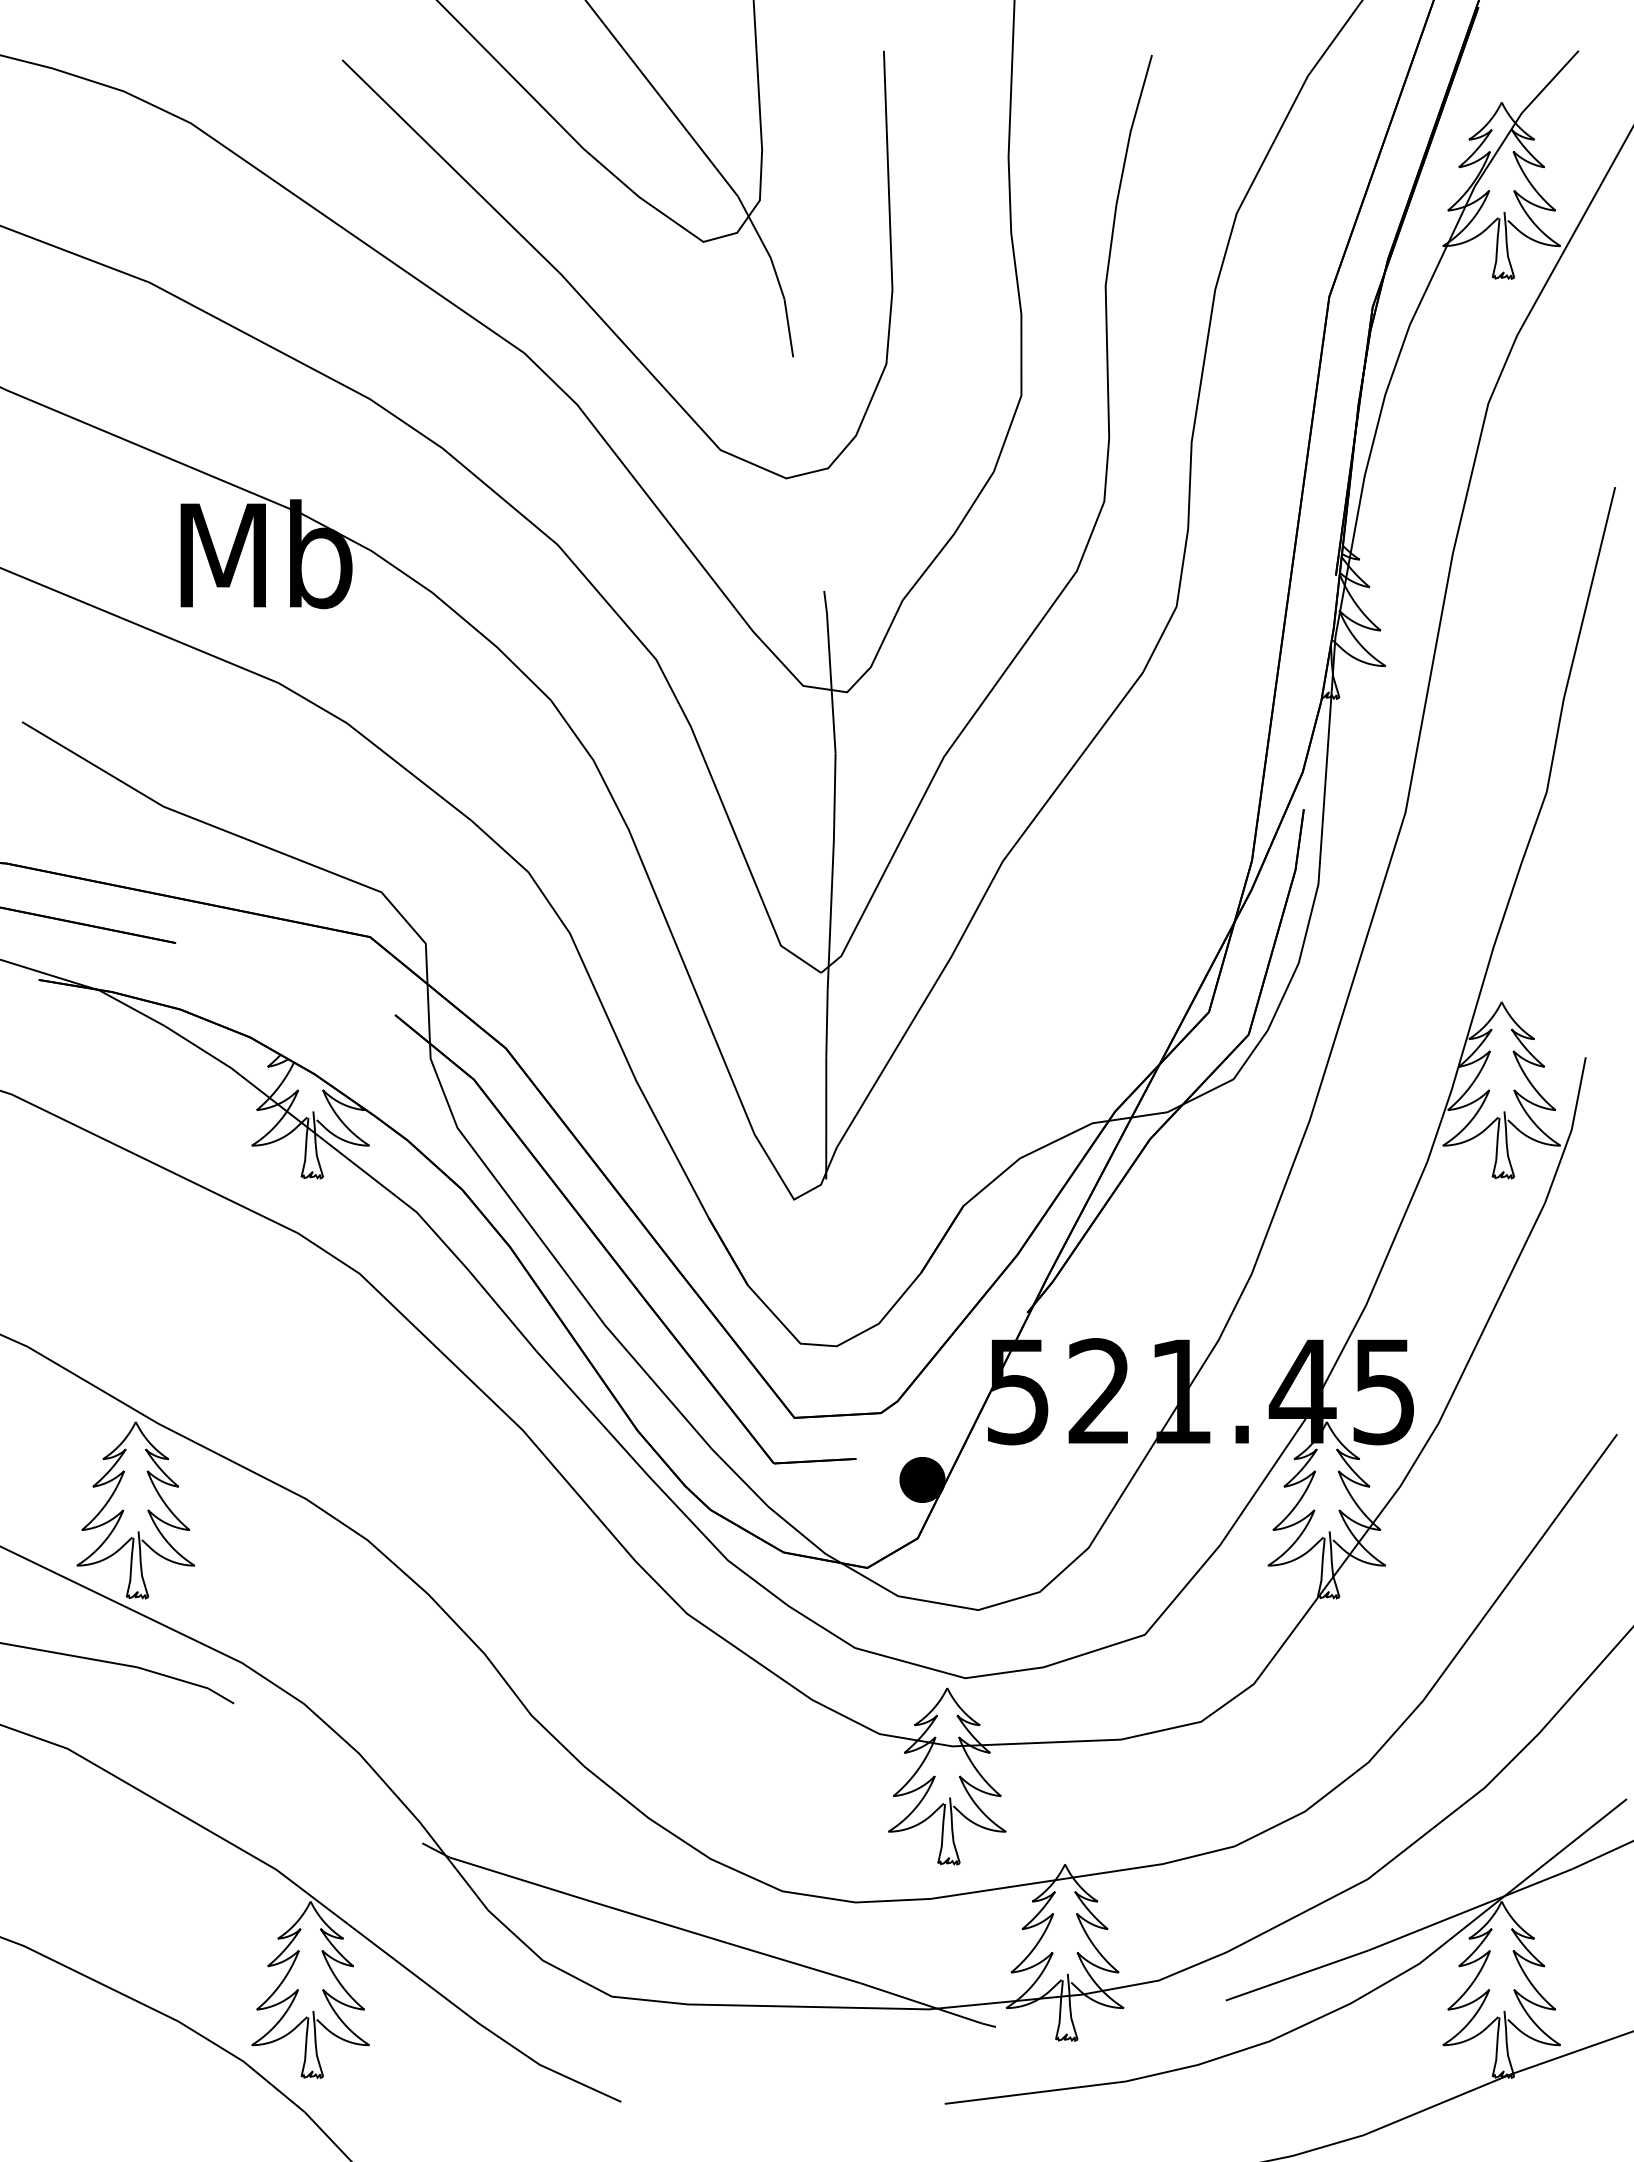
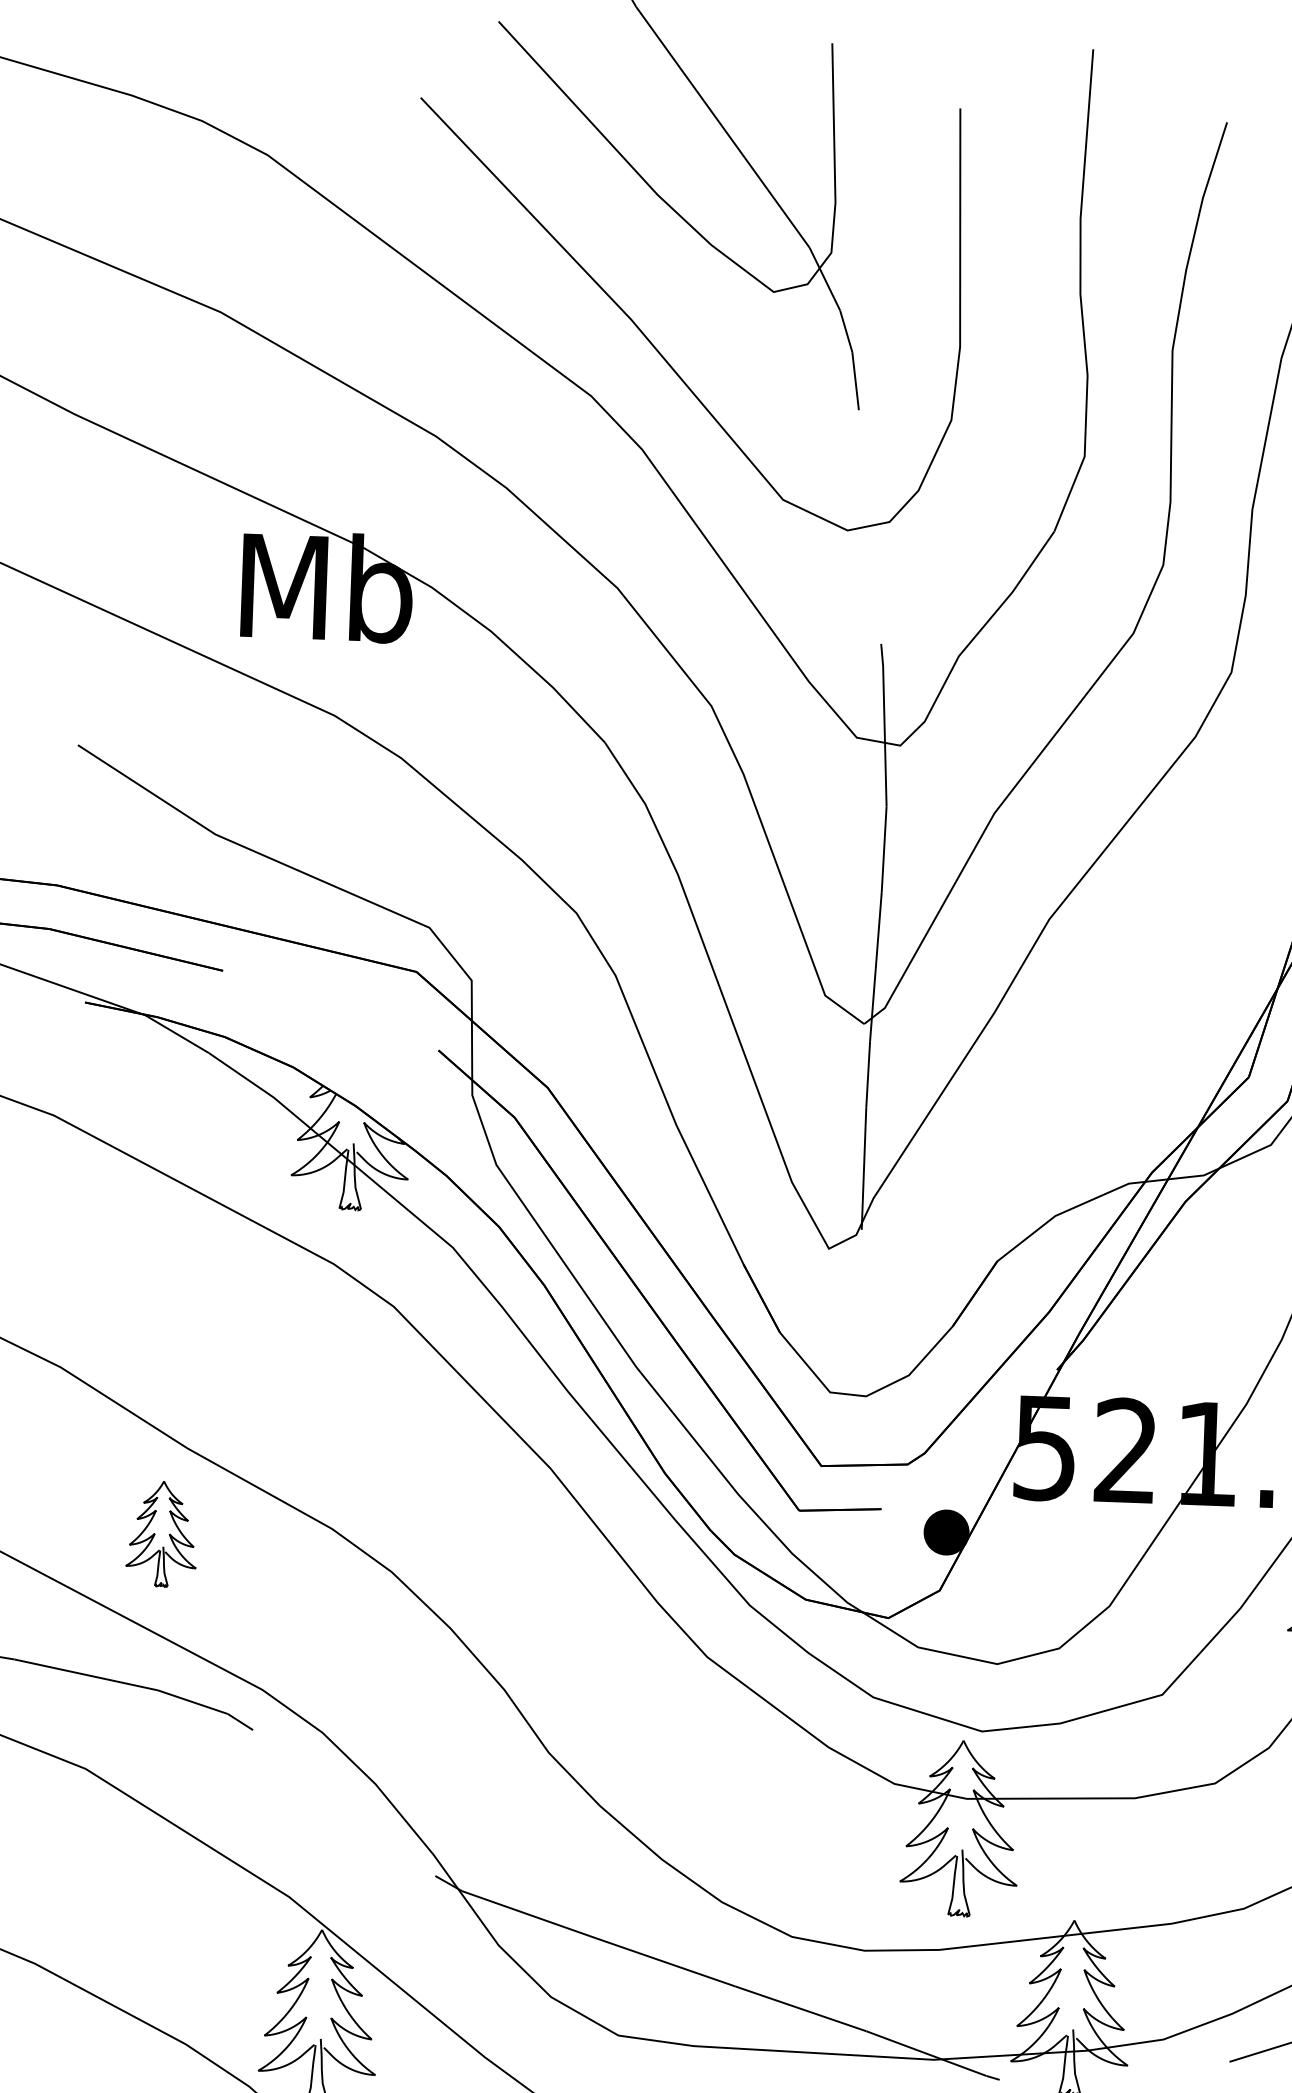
part: (135, 1510) -> (161, 1534), size x0.6

